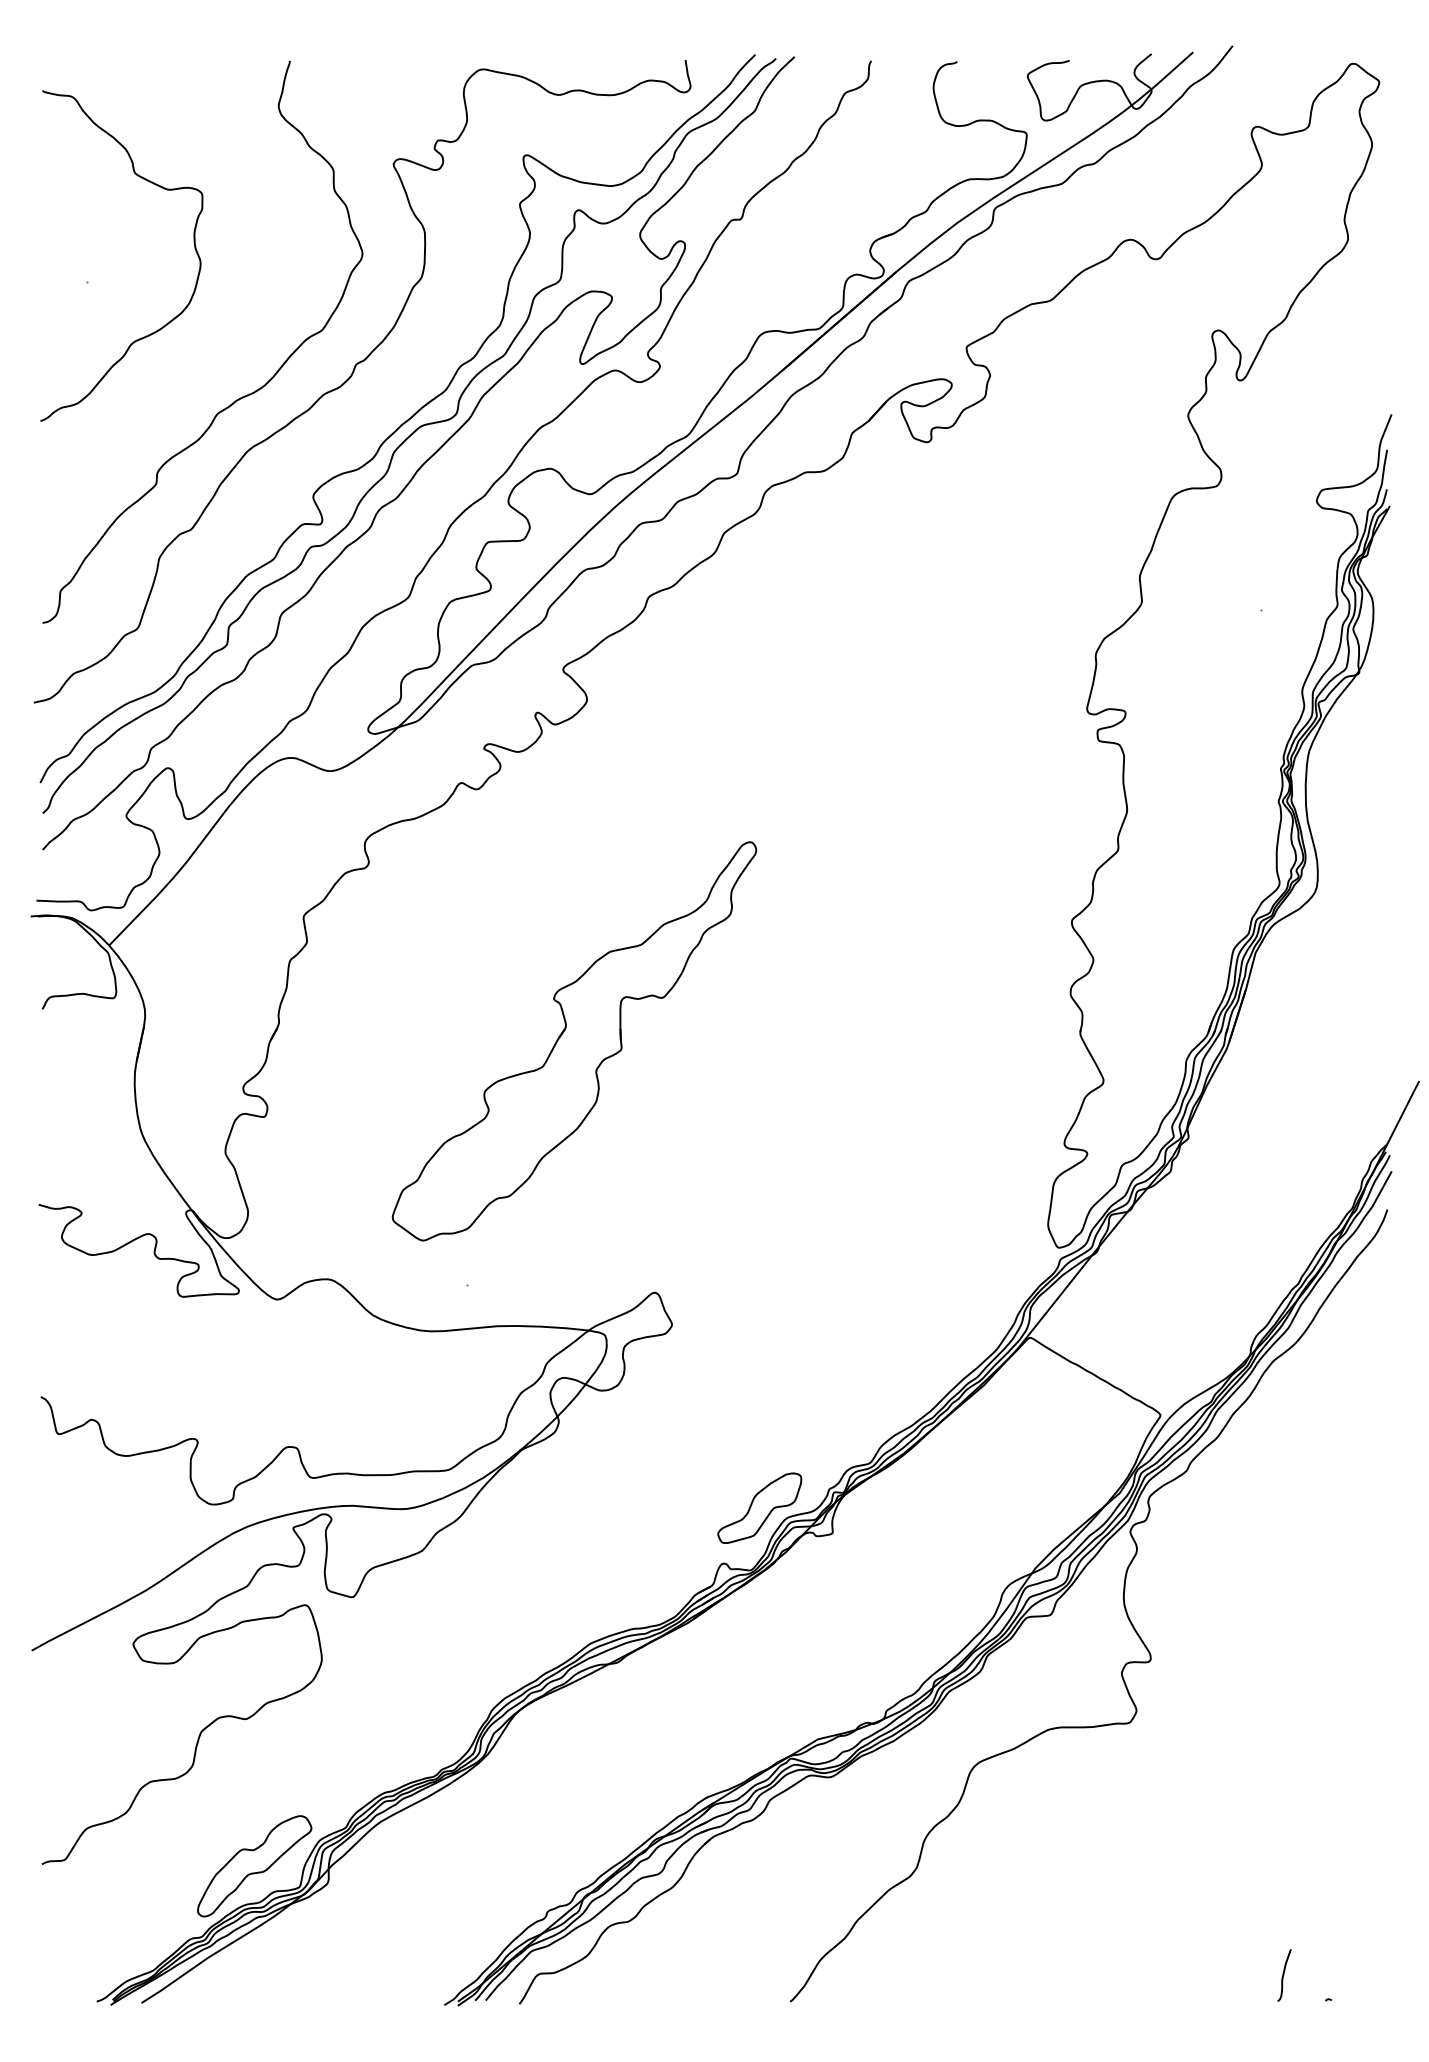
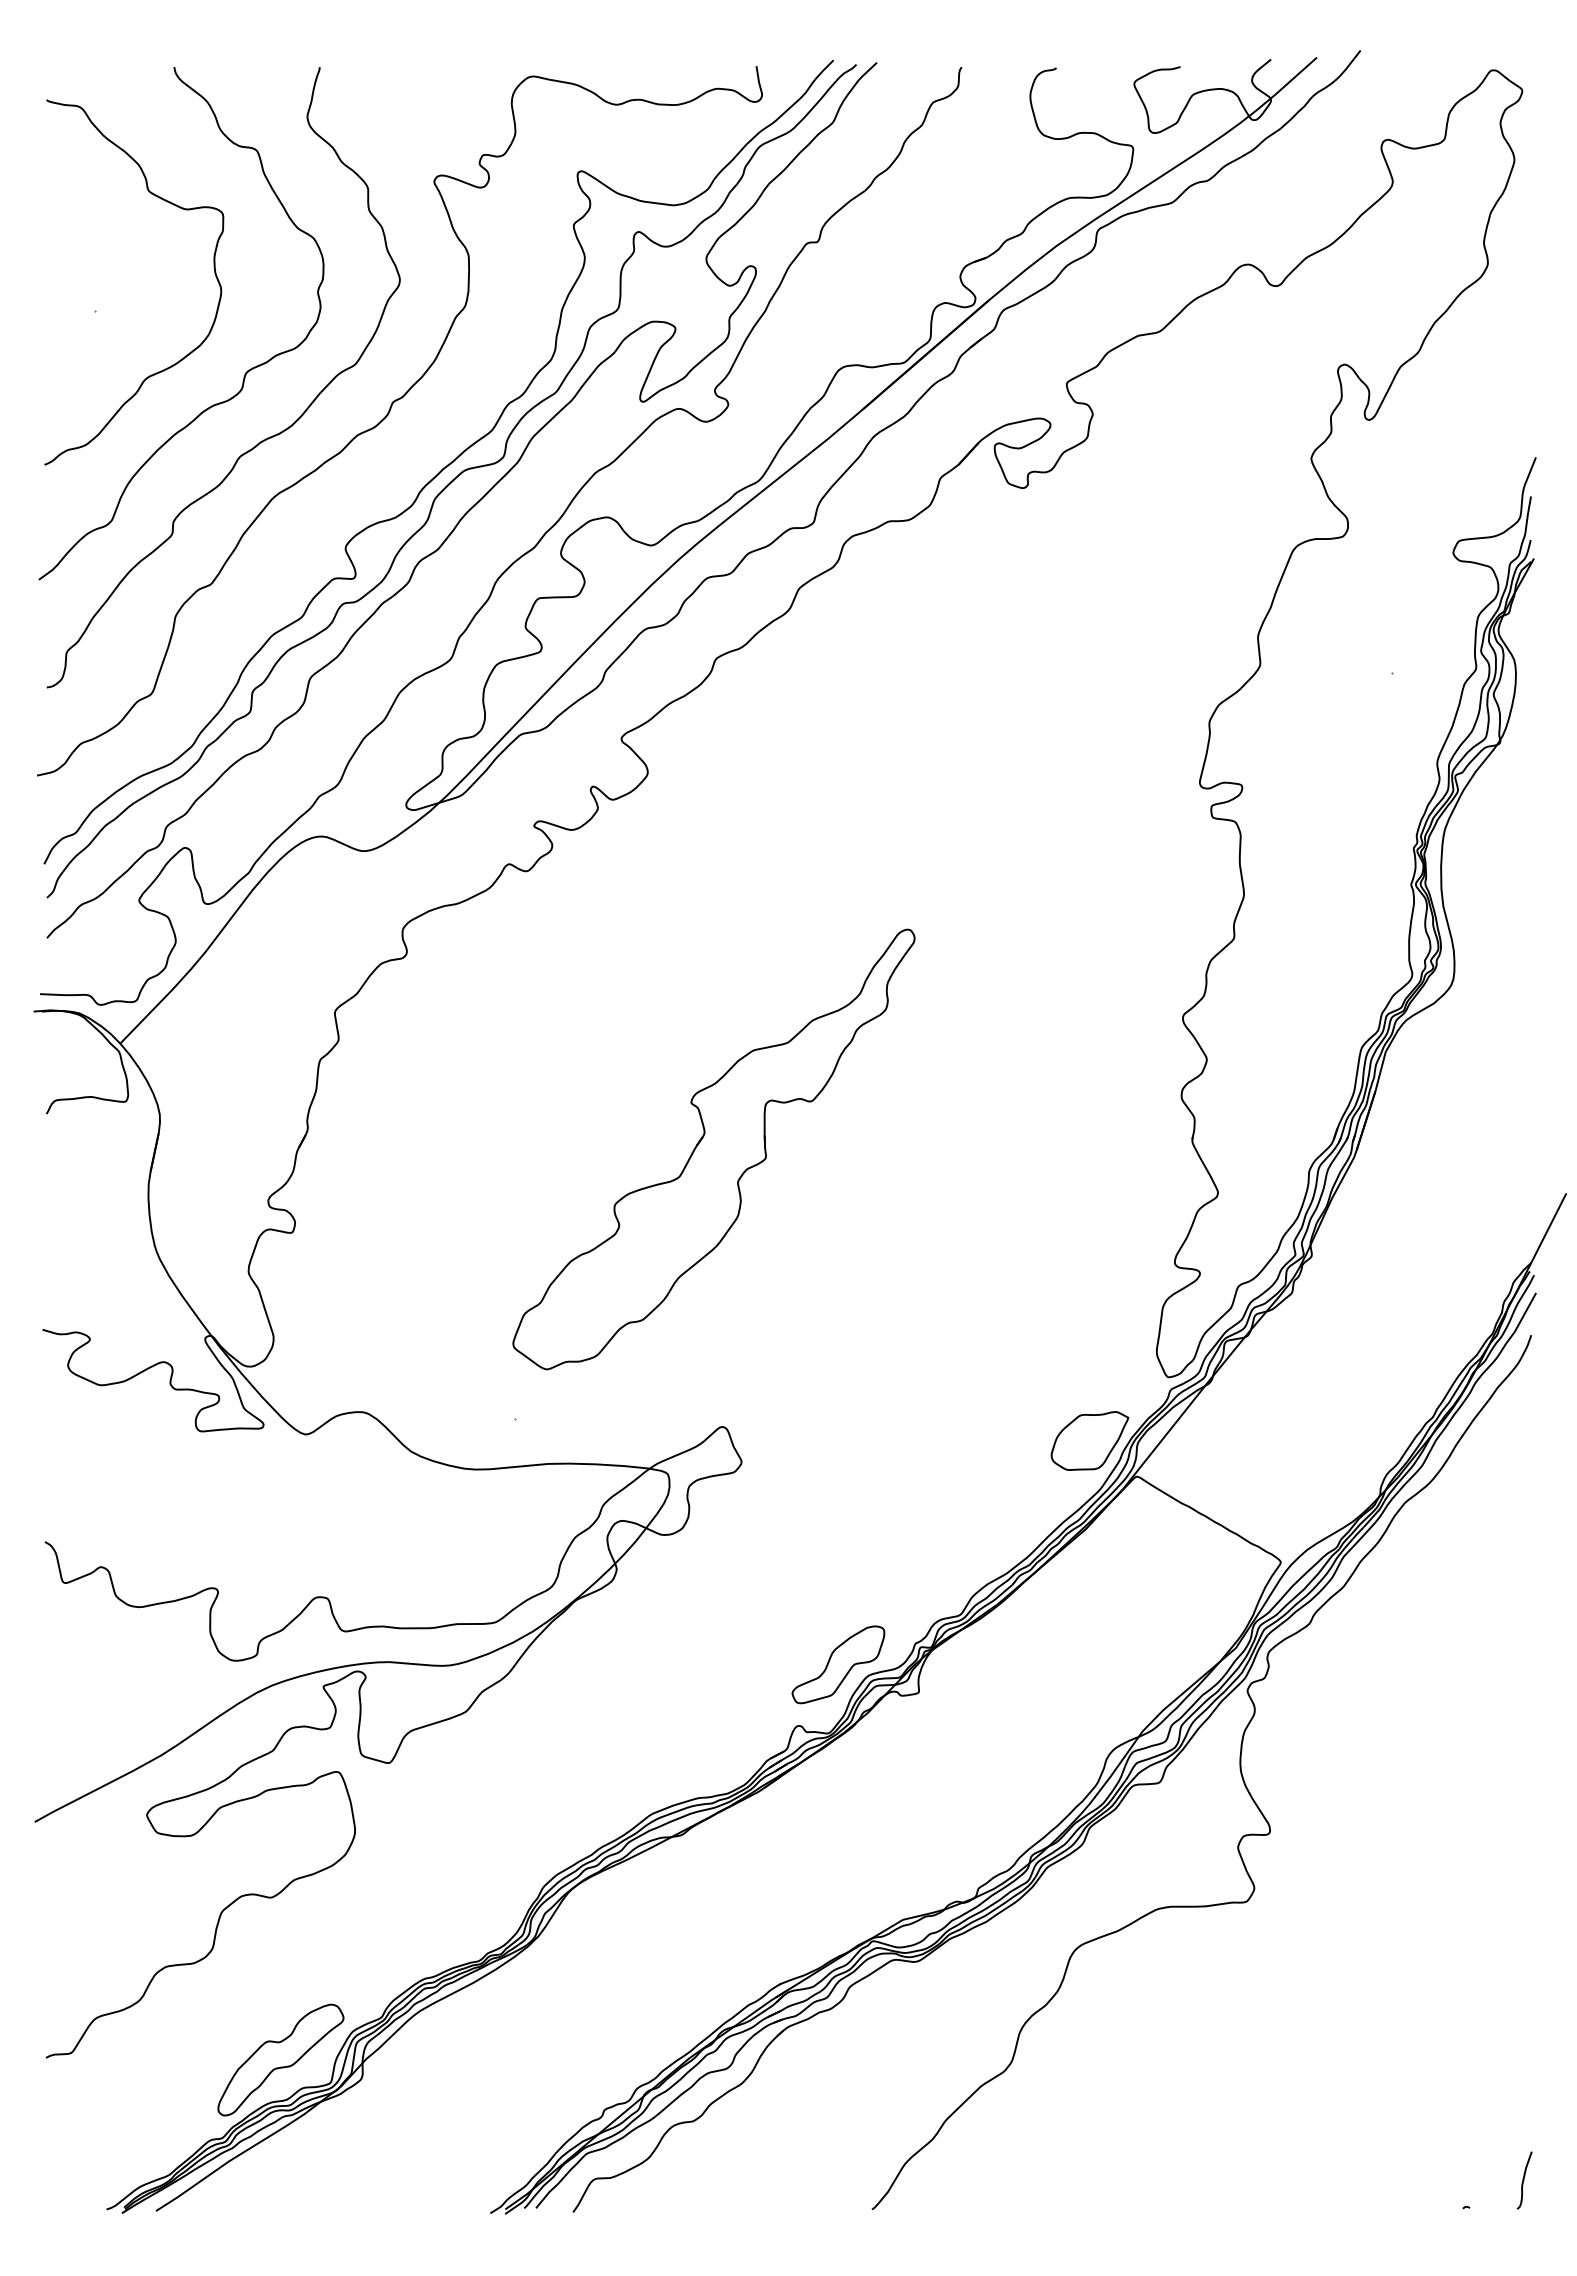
curve: (222, 337) -> (245, 372), added
part: (574, 1041) -> (713, 1149), moved
part: (987, 1305) -> (1089, 1440), added
curve: (1284, 1975) -> (1524, 2180), moved

